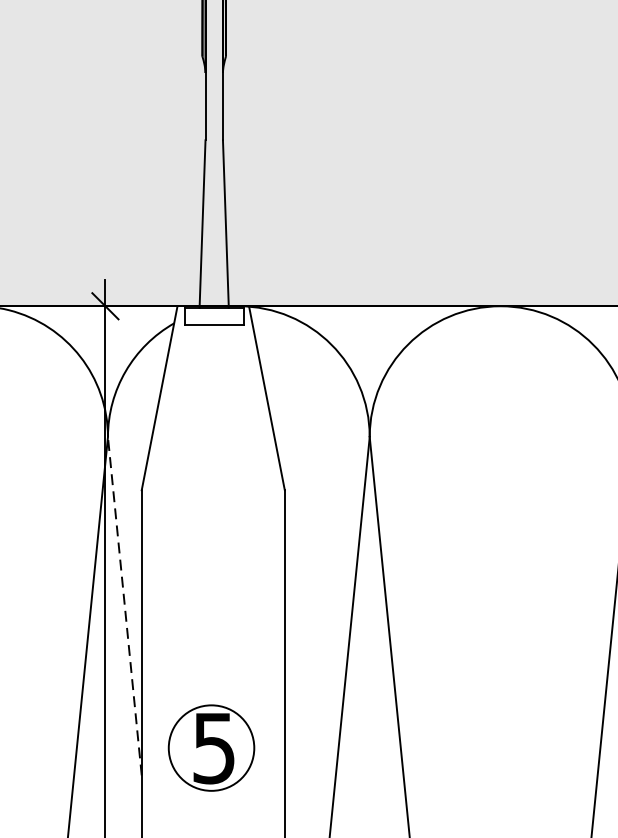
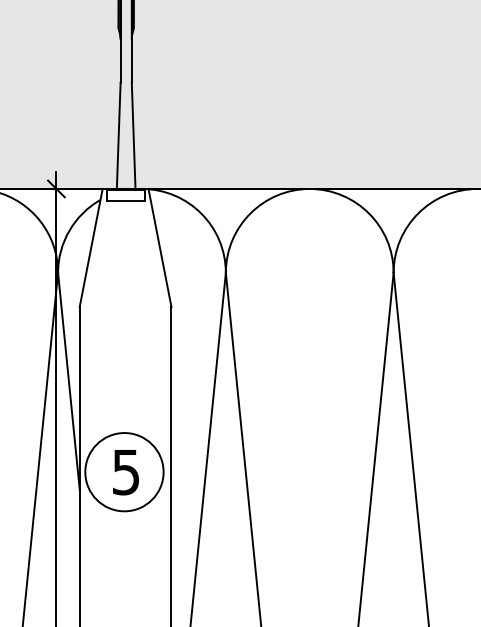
line: (124, 606) -> (68, 381), dashed -> solid
circle: (211, 748) -> (124, 472), size x1.43

